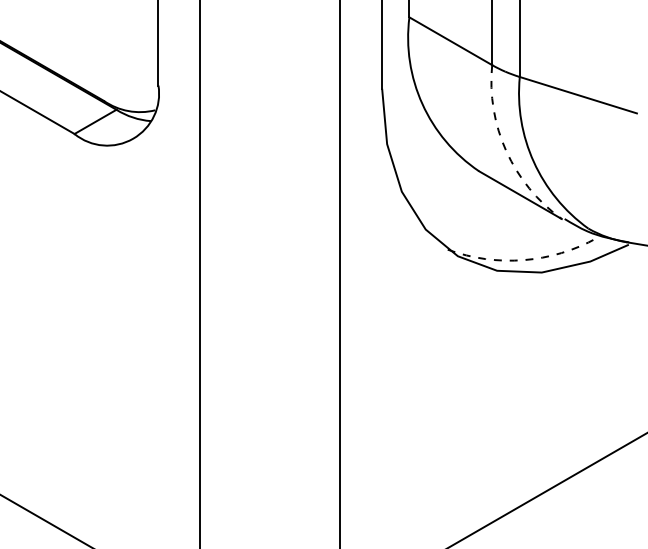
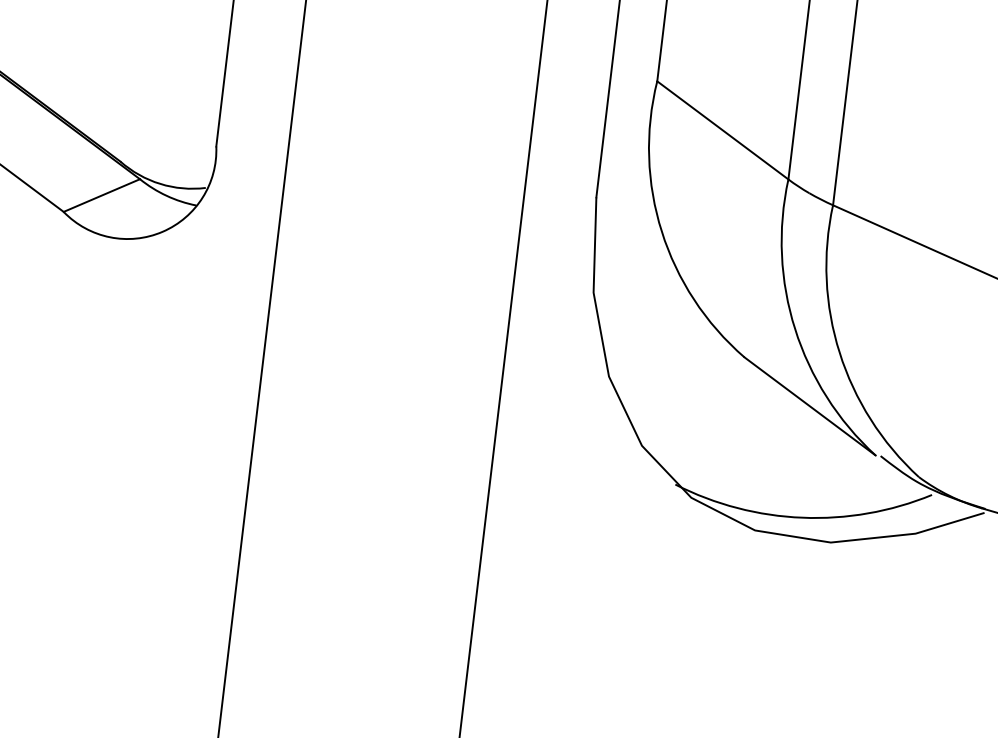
arc: (506, 151) -> (795, 329), dashed -> solid
arc: (523, 260) -> (802, 518), dashed -> solid

